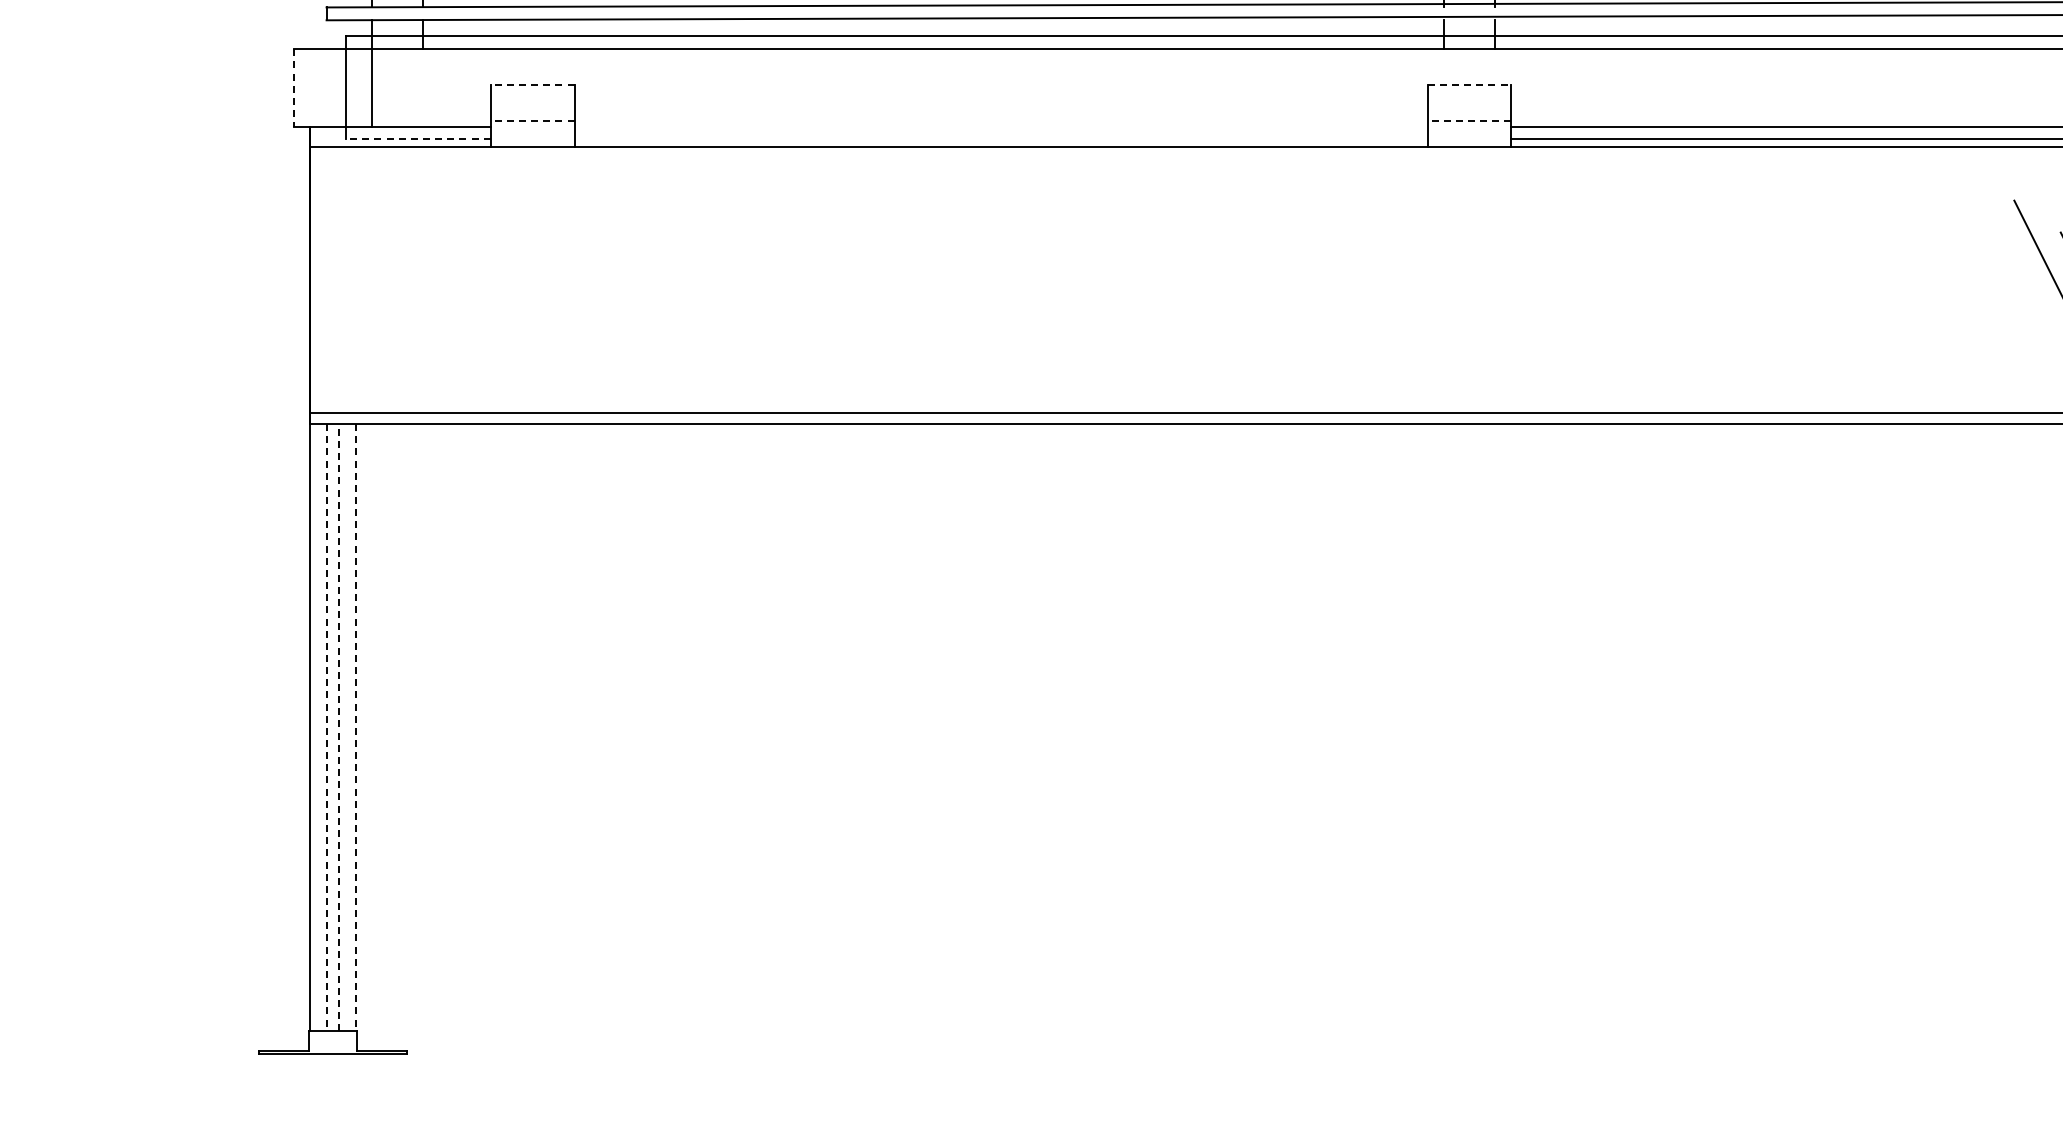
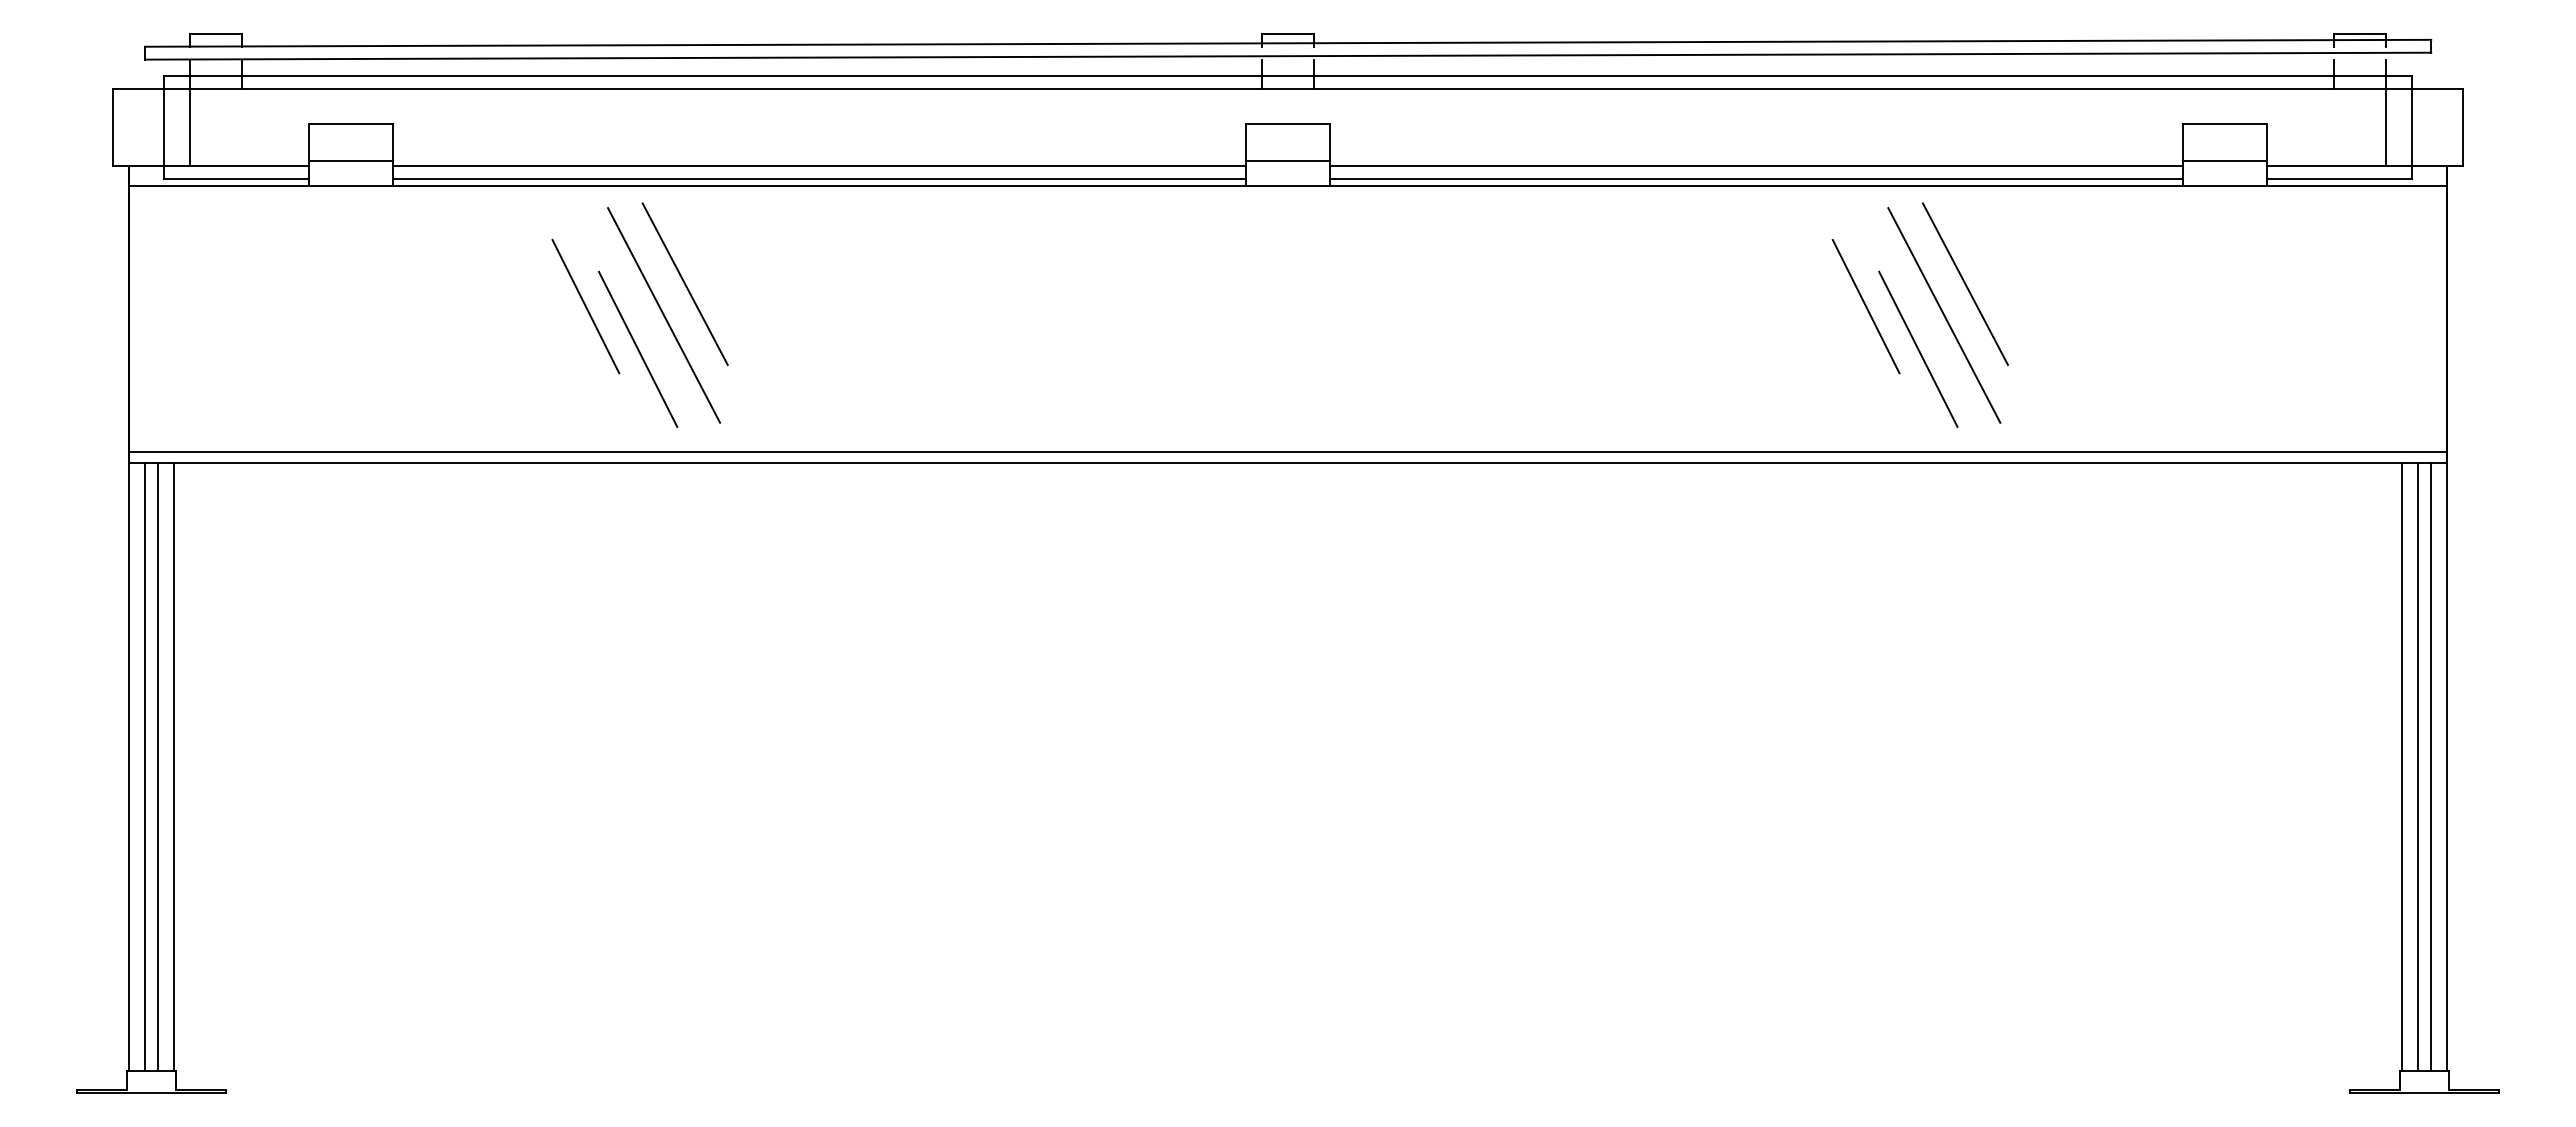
line: (533, 85) -> (351, 124), dashed -> solid
line: (1469, 85) -> (1287, 124), dashed -> solid
line: (294, 88) -> (112, 127), dashed -> solid
line: (533, 121) -> (351, 160), dashed -> solid
line: (1469, 121) -> (1287, 160), dashed -> solid
line: (1001, 126) -> (819, 165), added
line: (418, 139) -> (236, 178), dashed -> solid
line: (1001, 139) -> (819, 178), added
line: (866, 244) -> (684, 283), added
line: (767, 267) -> (585, 306), added
line: (846, 276) -> (664, 315), added
line: (819, 309) -> (637, 348), added
line: (327, 727) -> (145, 766), dashed -> solid
line: (339, 727) -> (157, 766), dashed -> solid
line: (355, 727) -> (173, 766), dashed -> solid

